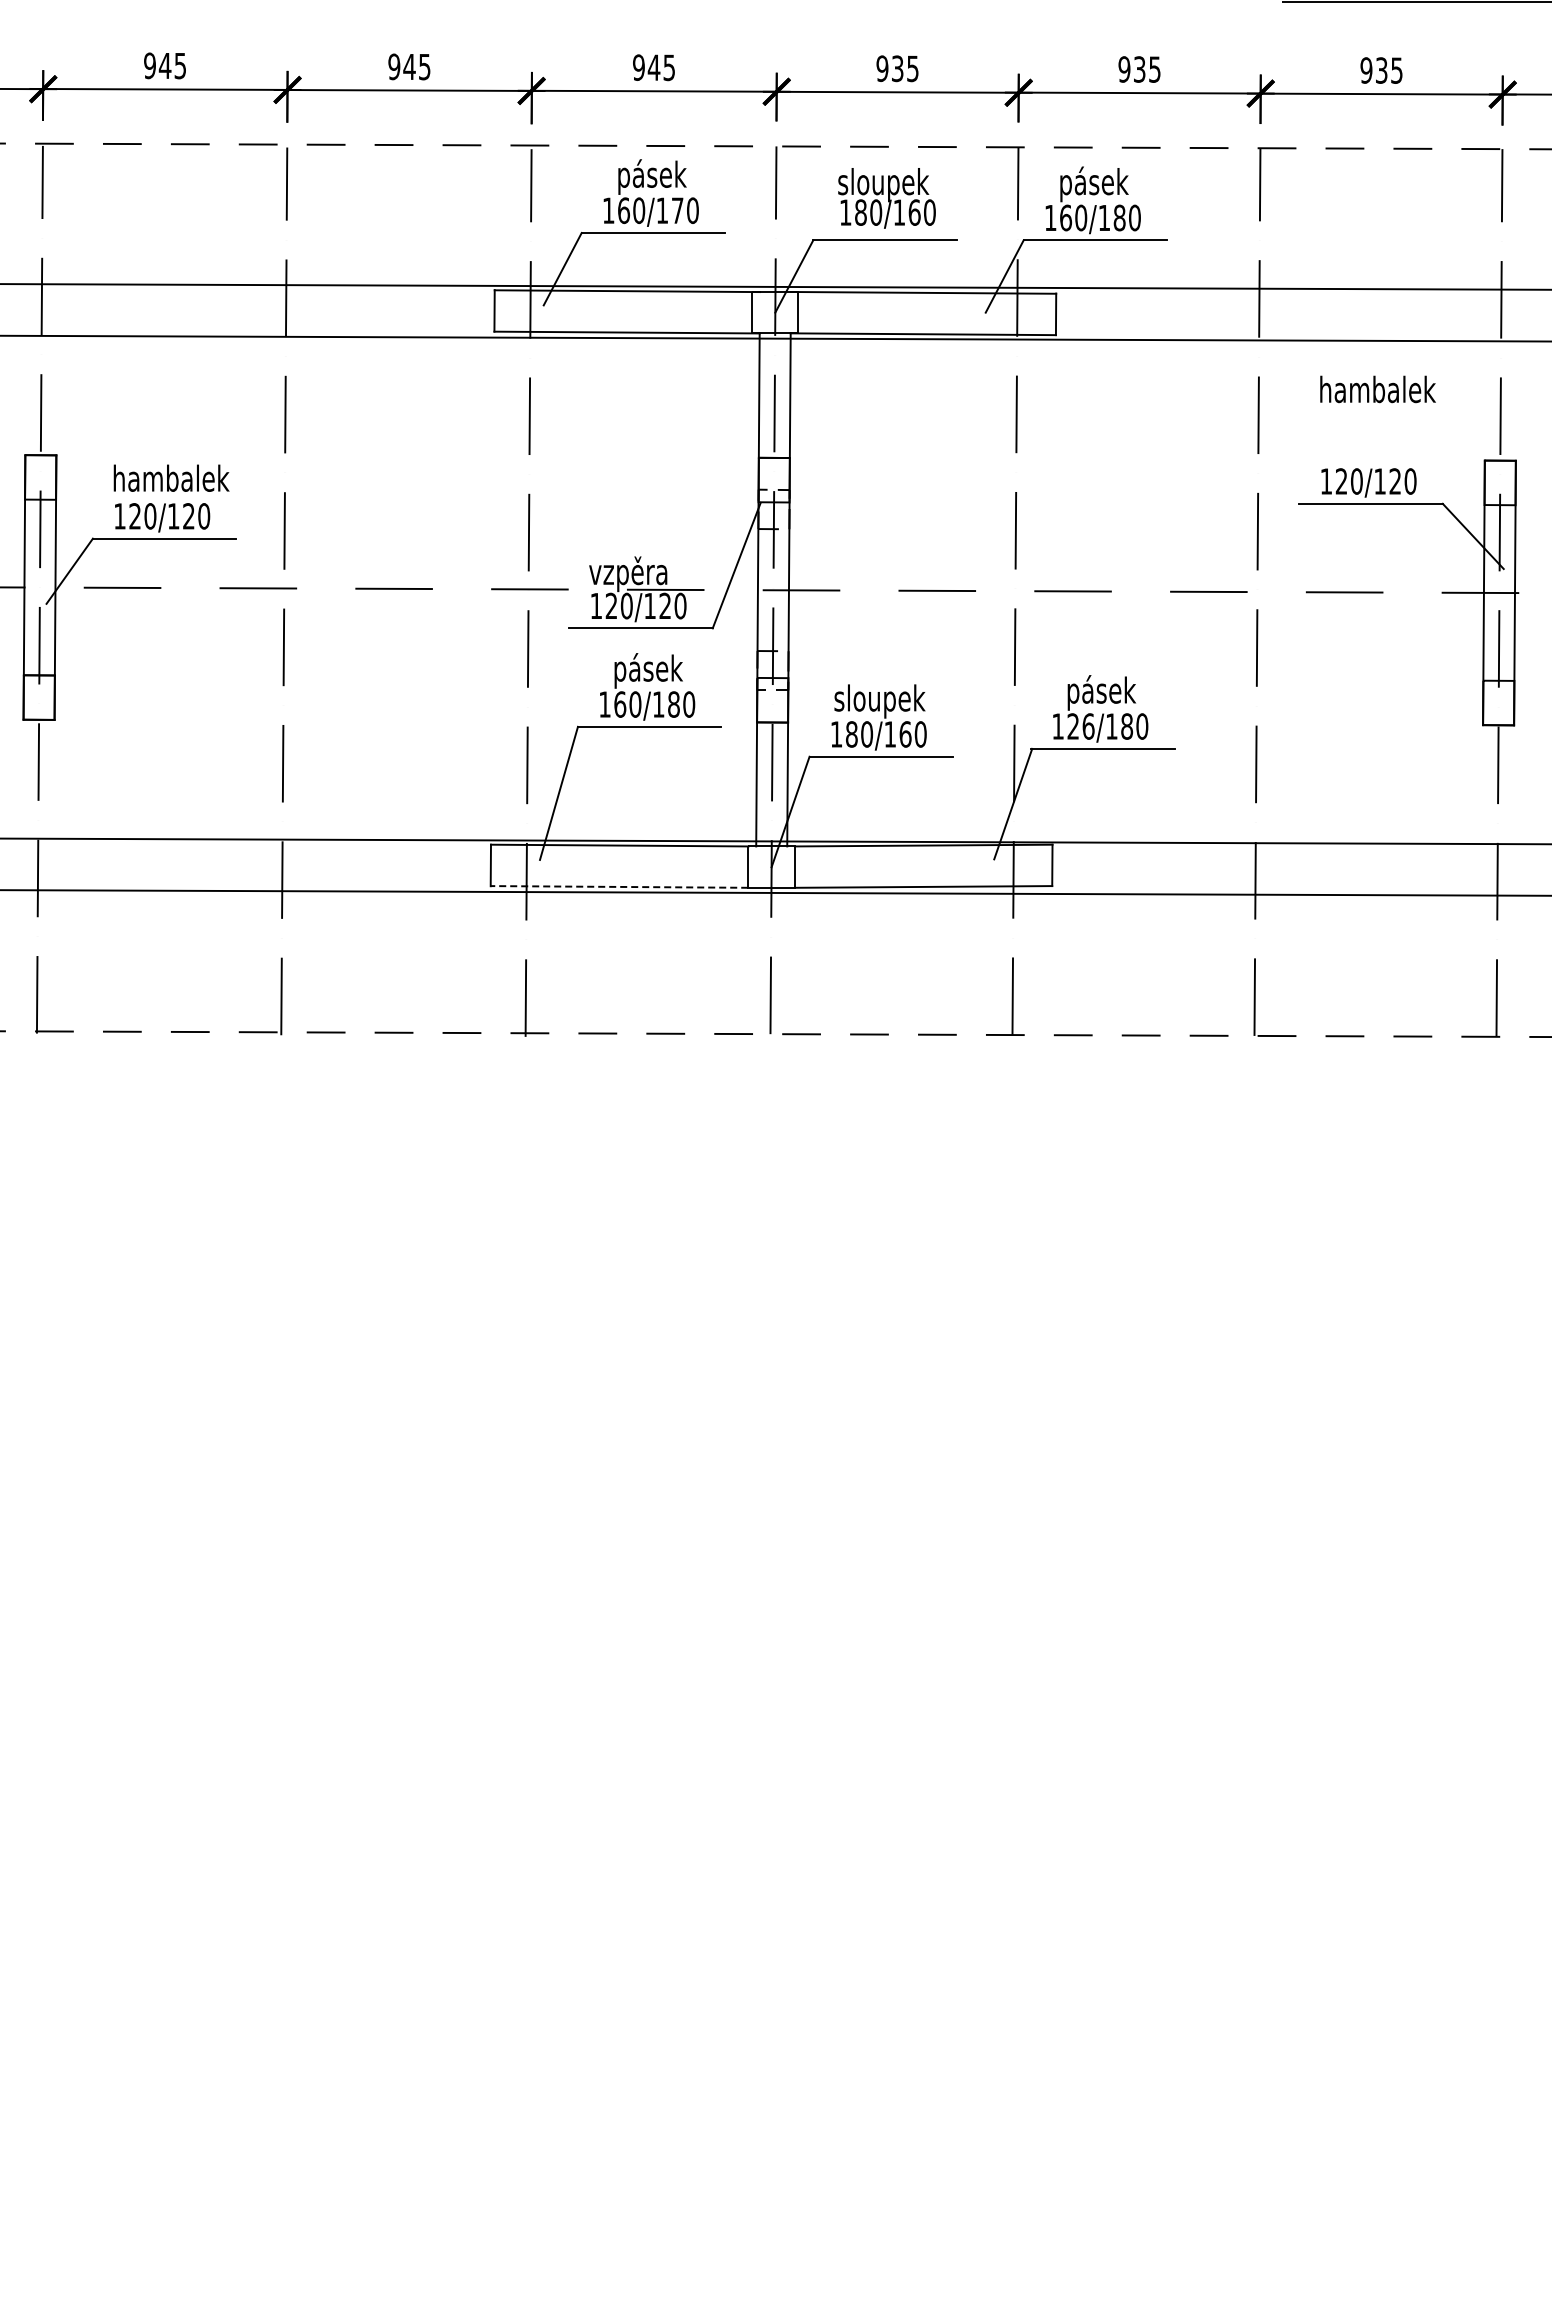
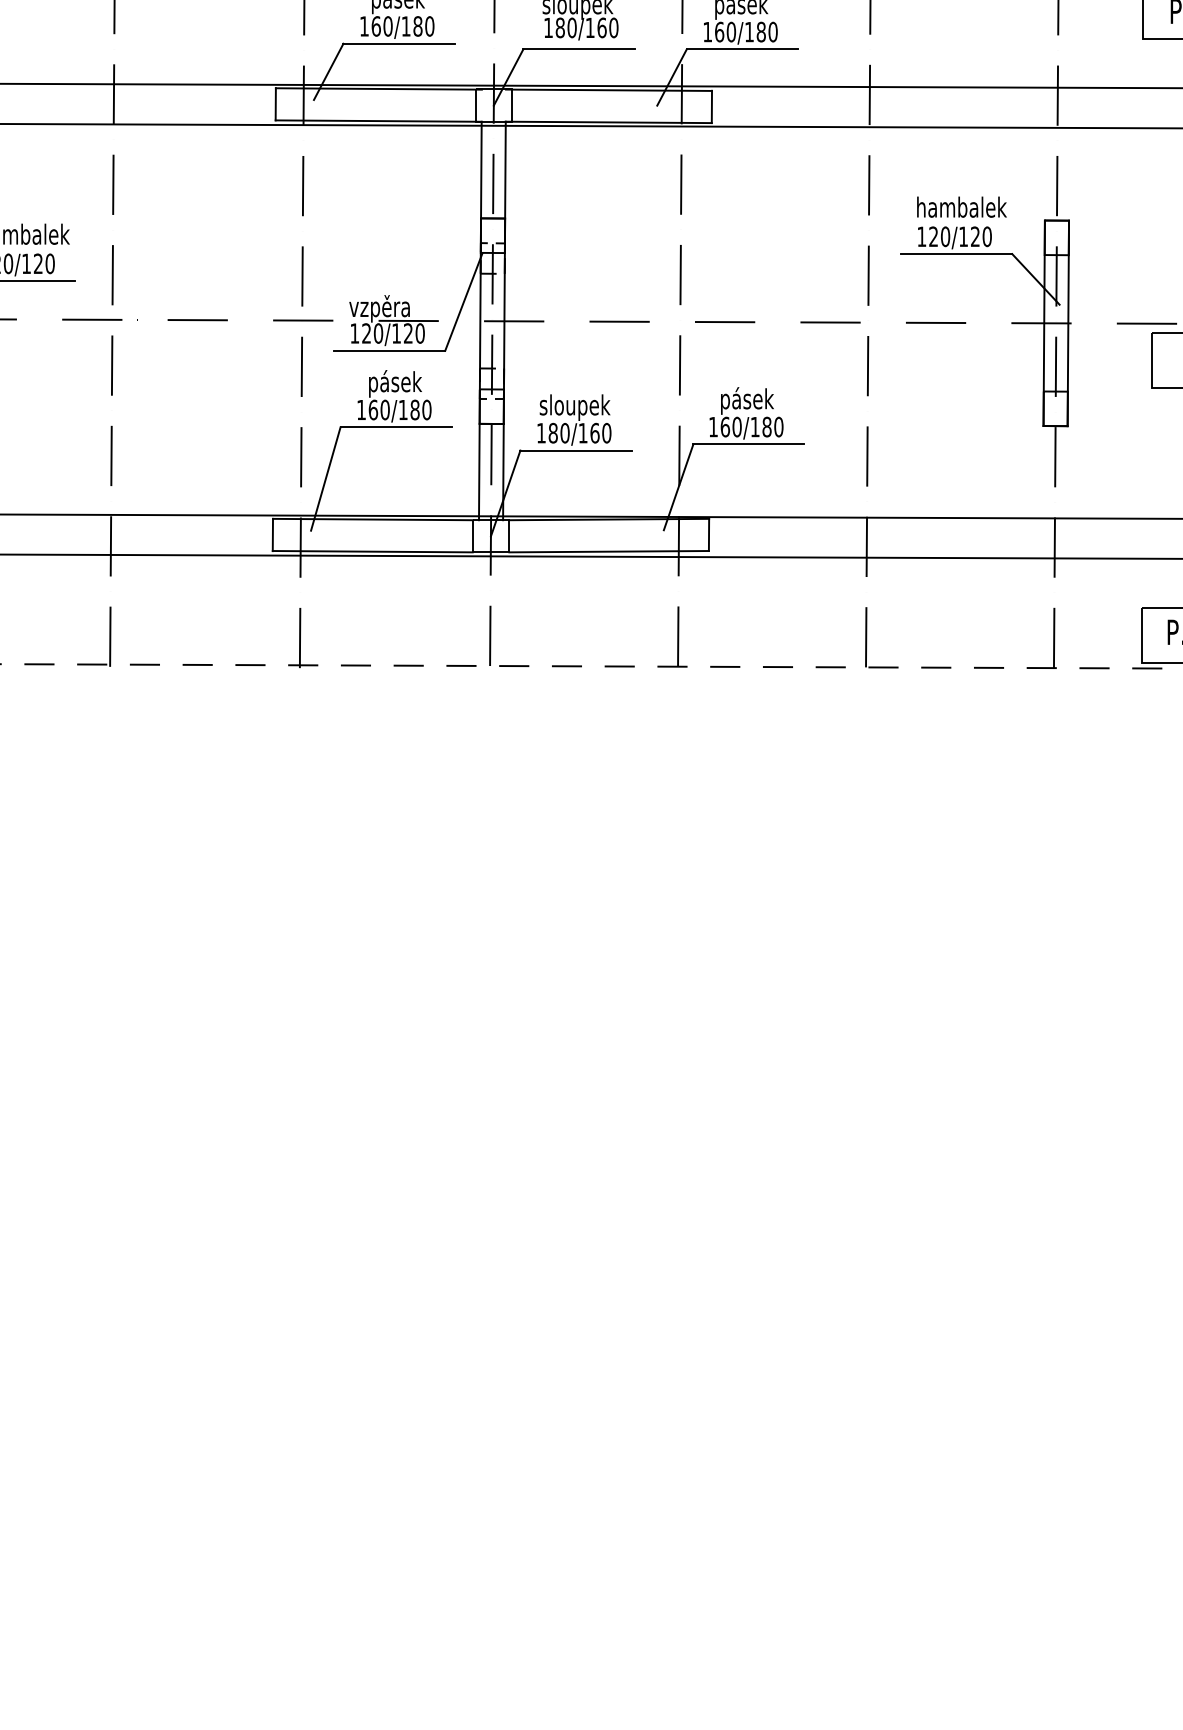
text: (677, 210) -> (417, 26), 160/170 -> 160/180
text: (1377, 389) -> (961, 207), moved
text: (1080, 726) -> (730, 427), 126/180 -> 160/180
line: (619, 886) -> (372, 551), dashed -> solid

